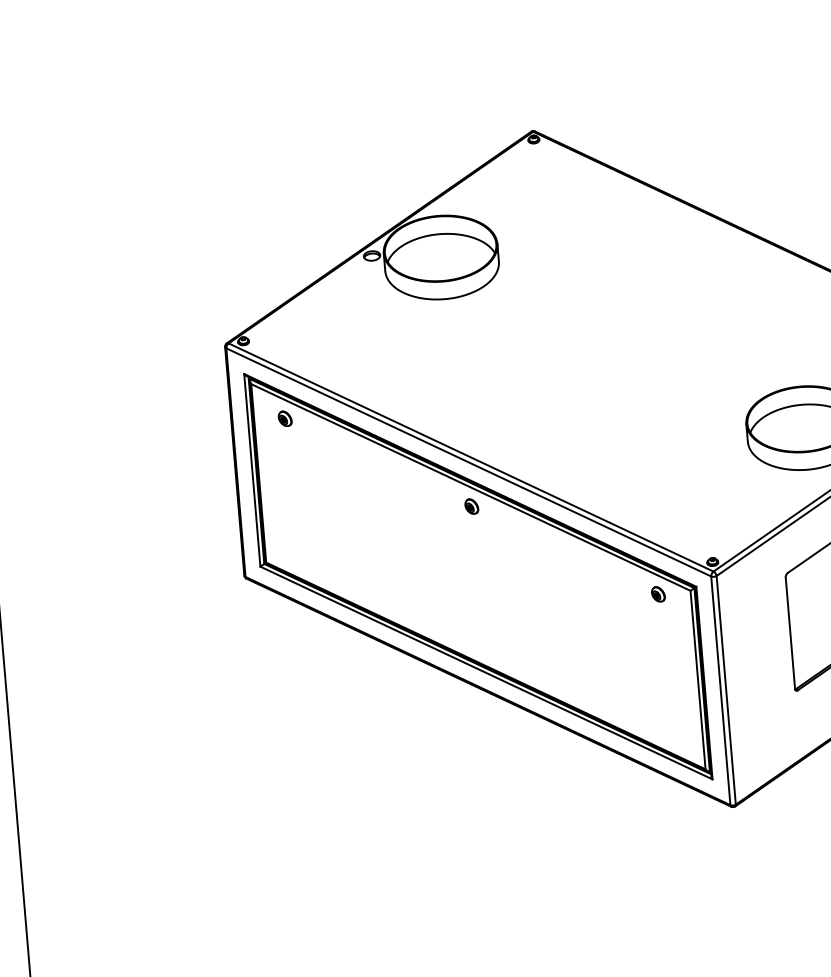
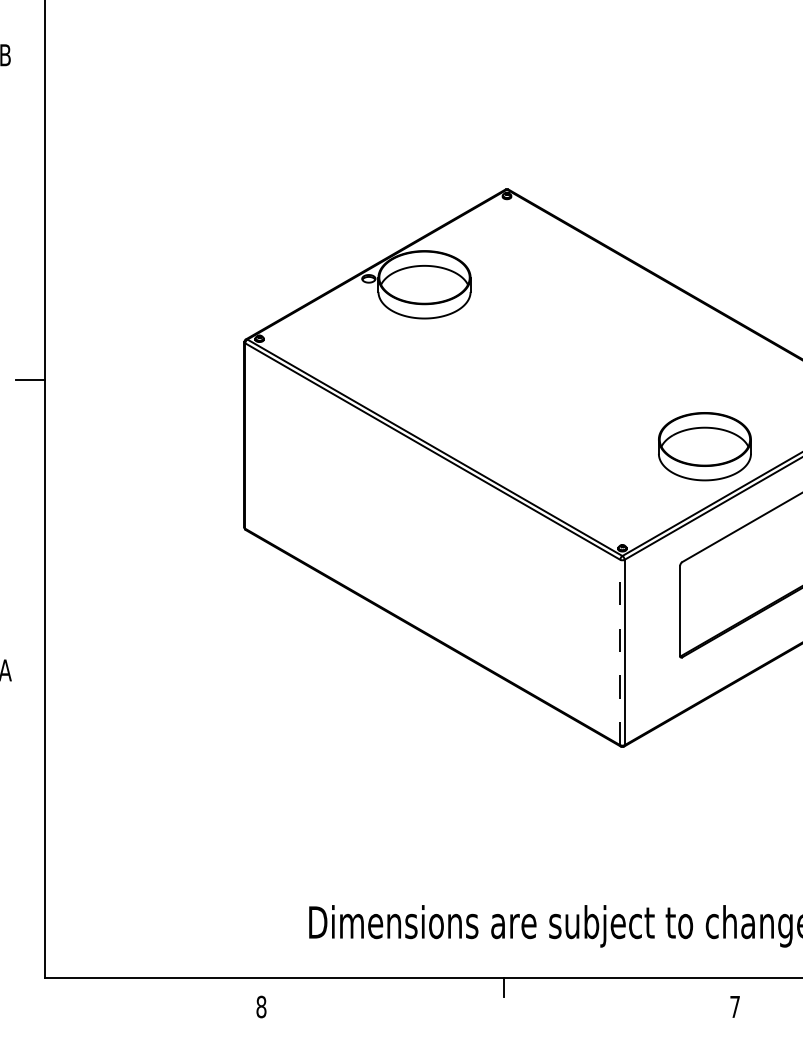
part: (478, 577) -> (432, 544), removed
line: (721, 690) -> (620, 652), solid -> dashed

